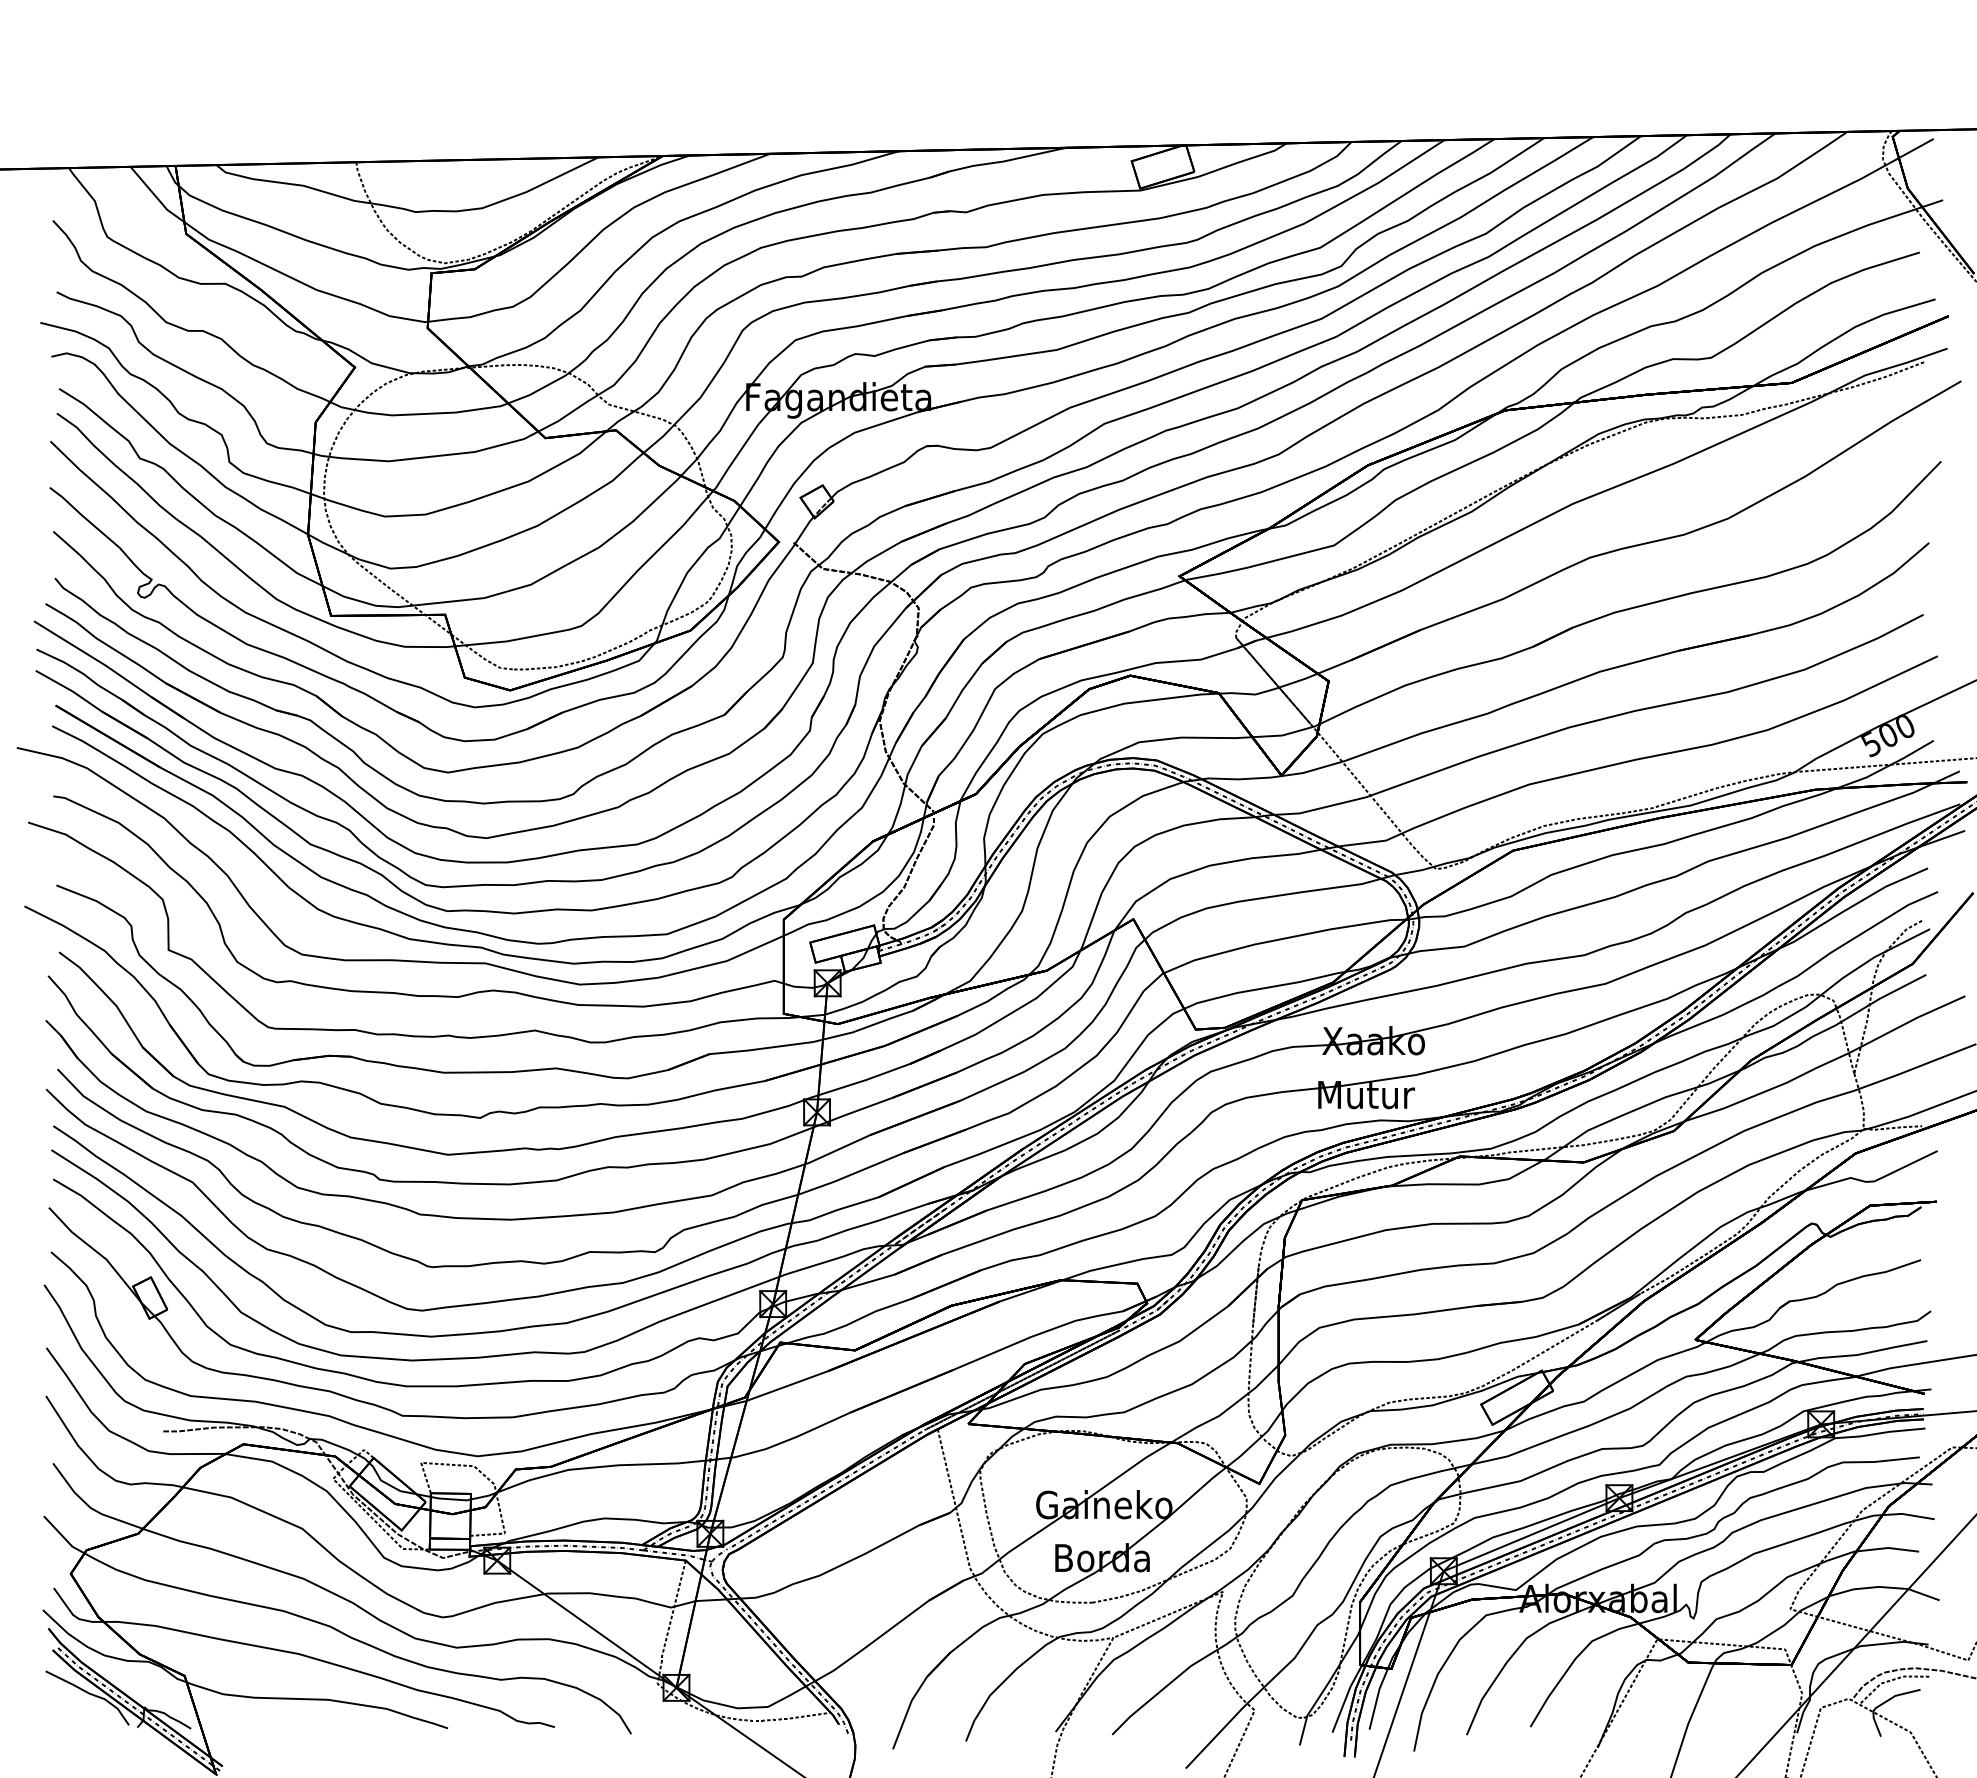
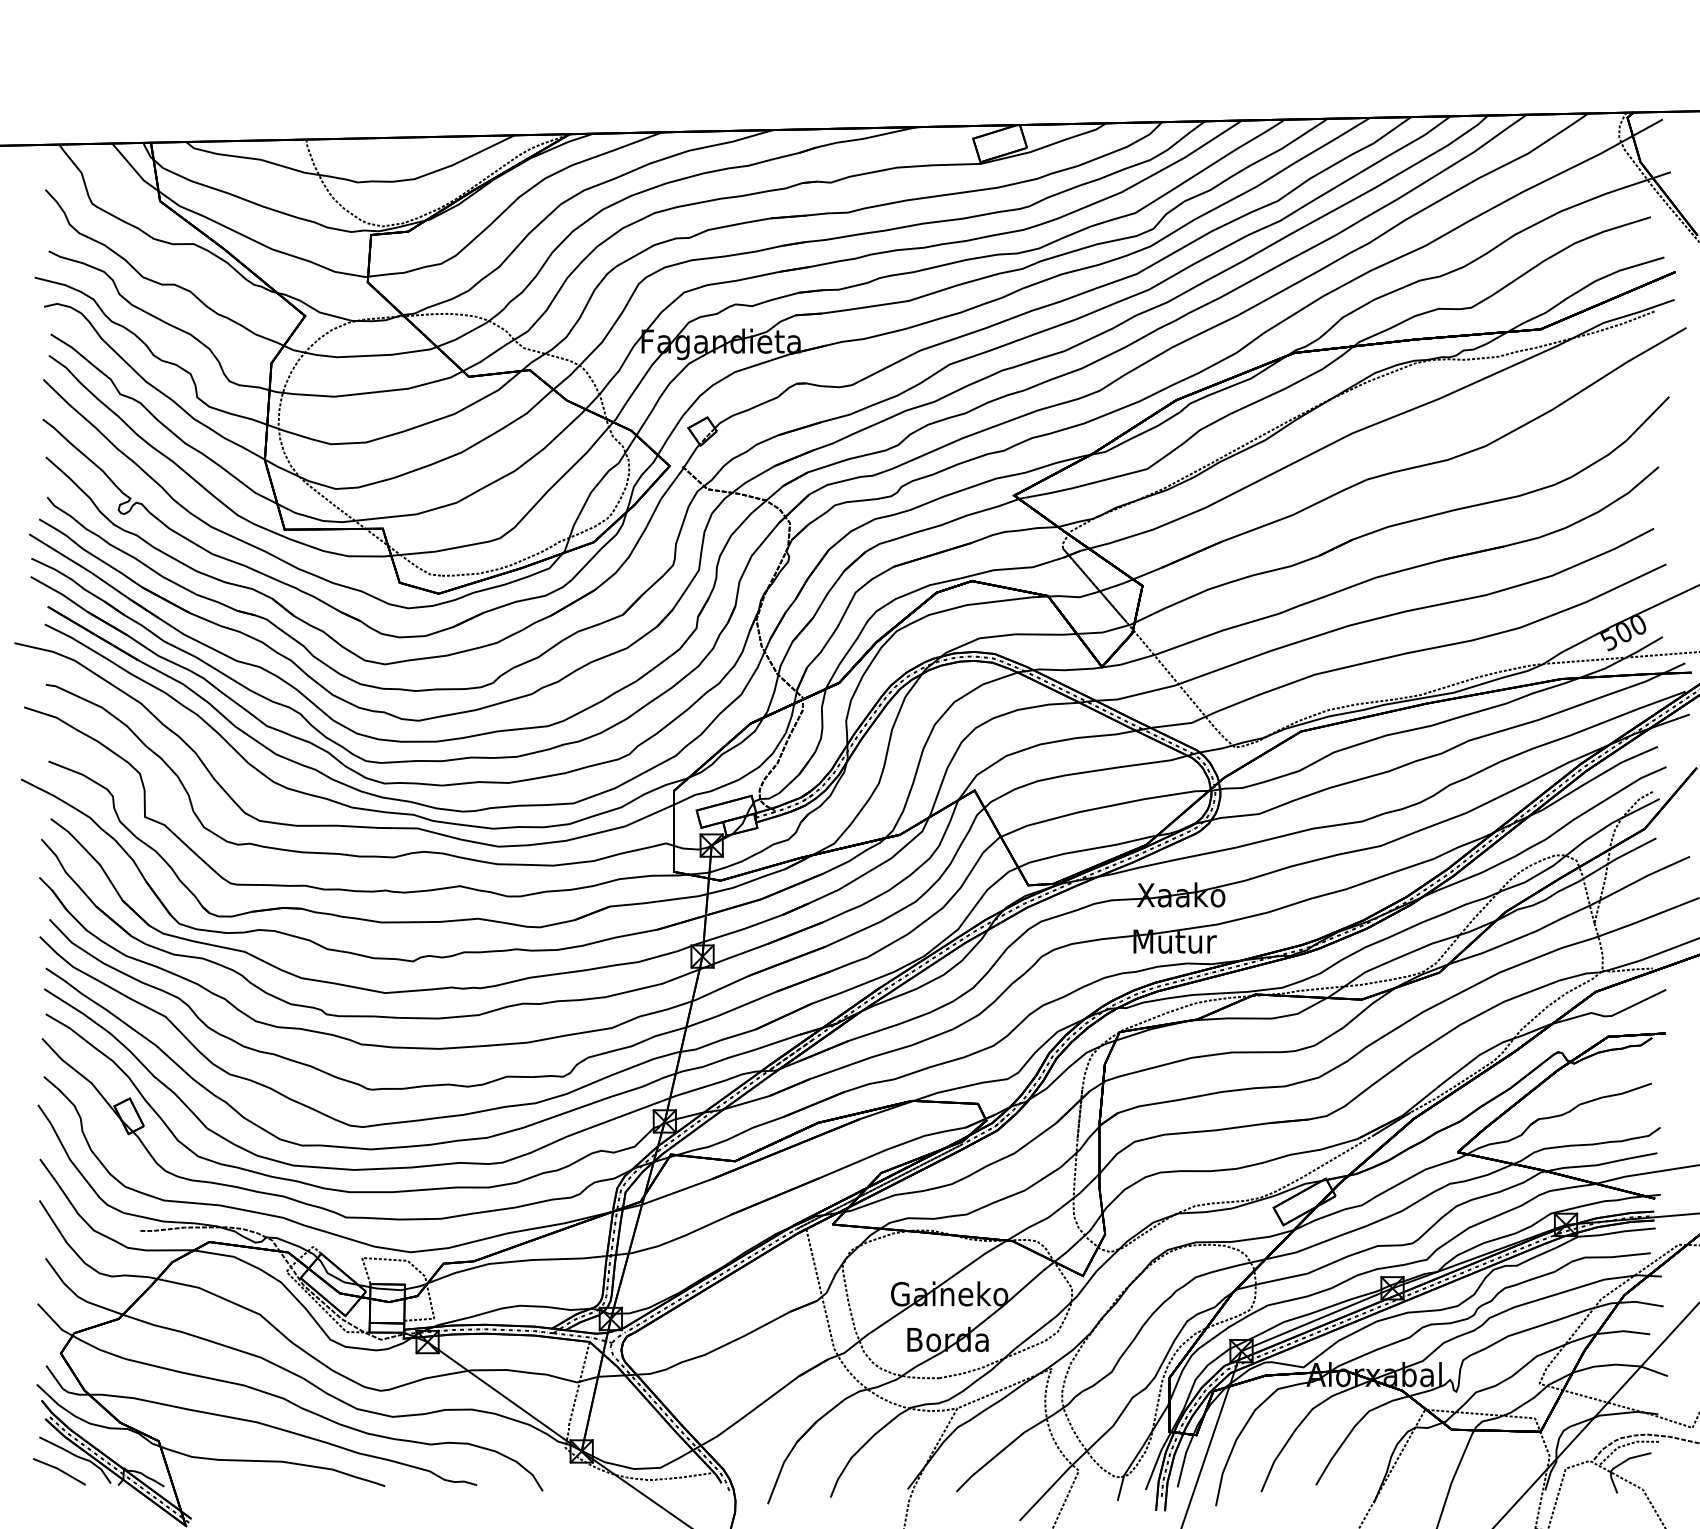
line: (69, 1710) -> (59, 1470), added

